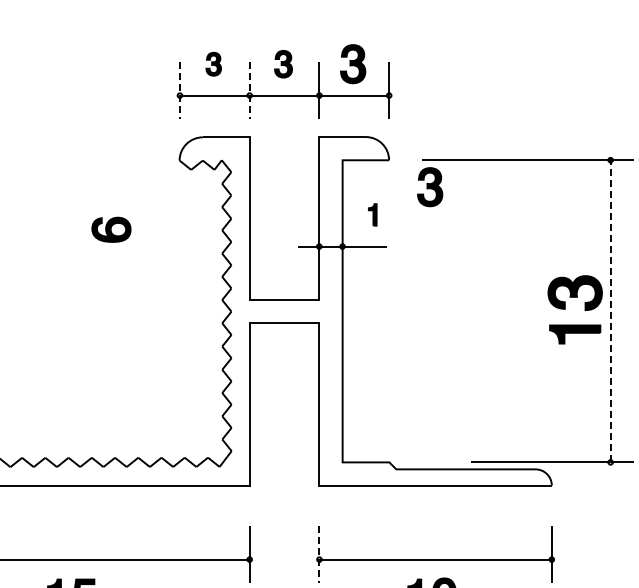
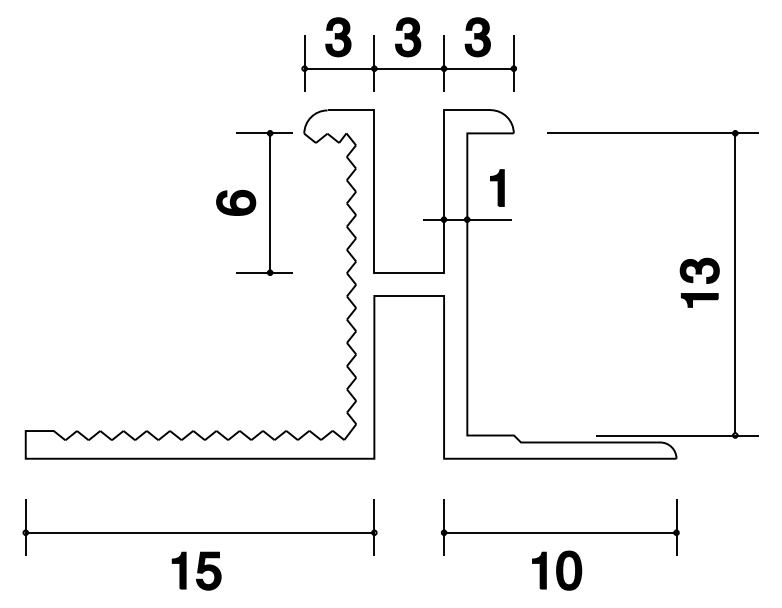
part: (213, 64) -> (338, 37), size x1.67
part: (283, 64) -> (408, 37), size x1.43
line: (179, 90) -> (304, 63), dashed -> solid
line: (249, 90) -> (374, 63), dashed -> solid
part: (429, 187) -> (554, 160), removed
part: (372, 214) -> (497, 187), size x1.67
part: (139, 229) -> (264, 202), added
part: (574, 309) -> (699, 282), size x0.71
line: (610, 309) -> (735, 282), dashed -> solid
line: (319, 554) -> (444, 527), dashed -> solid

